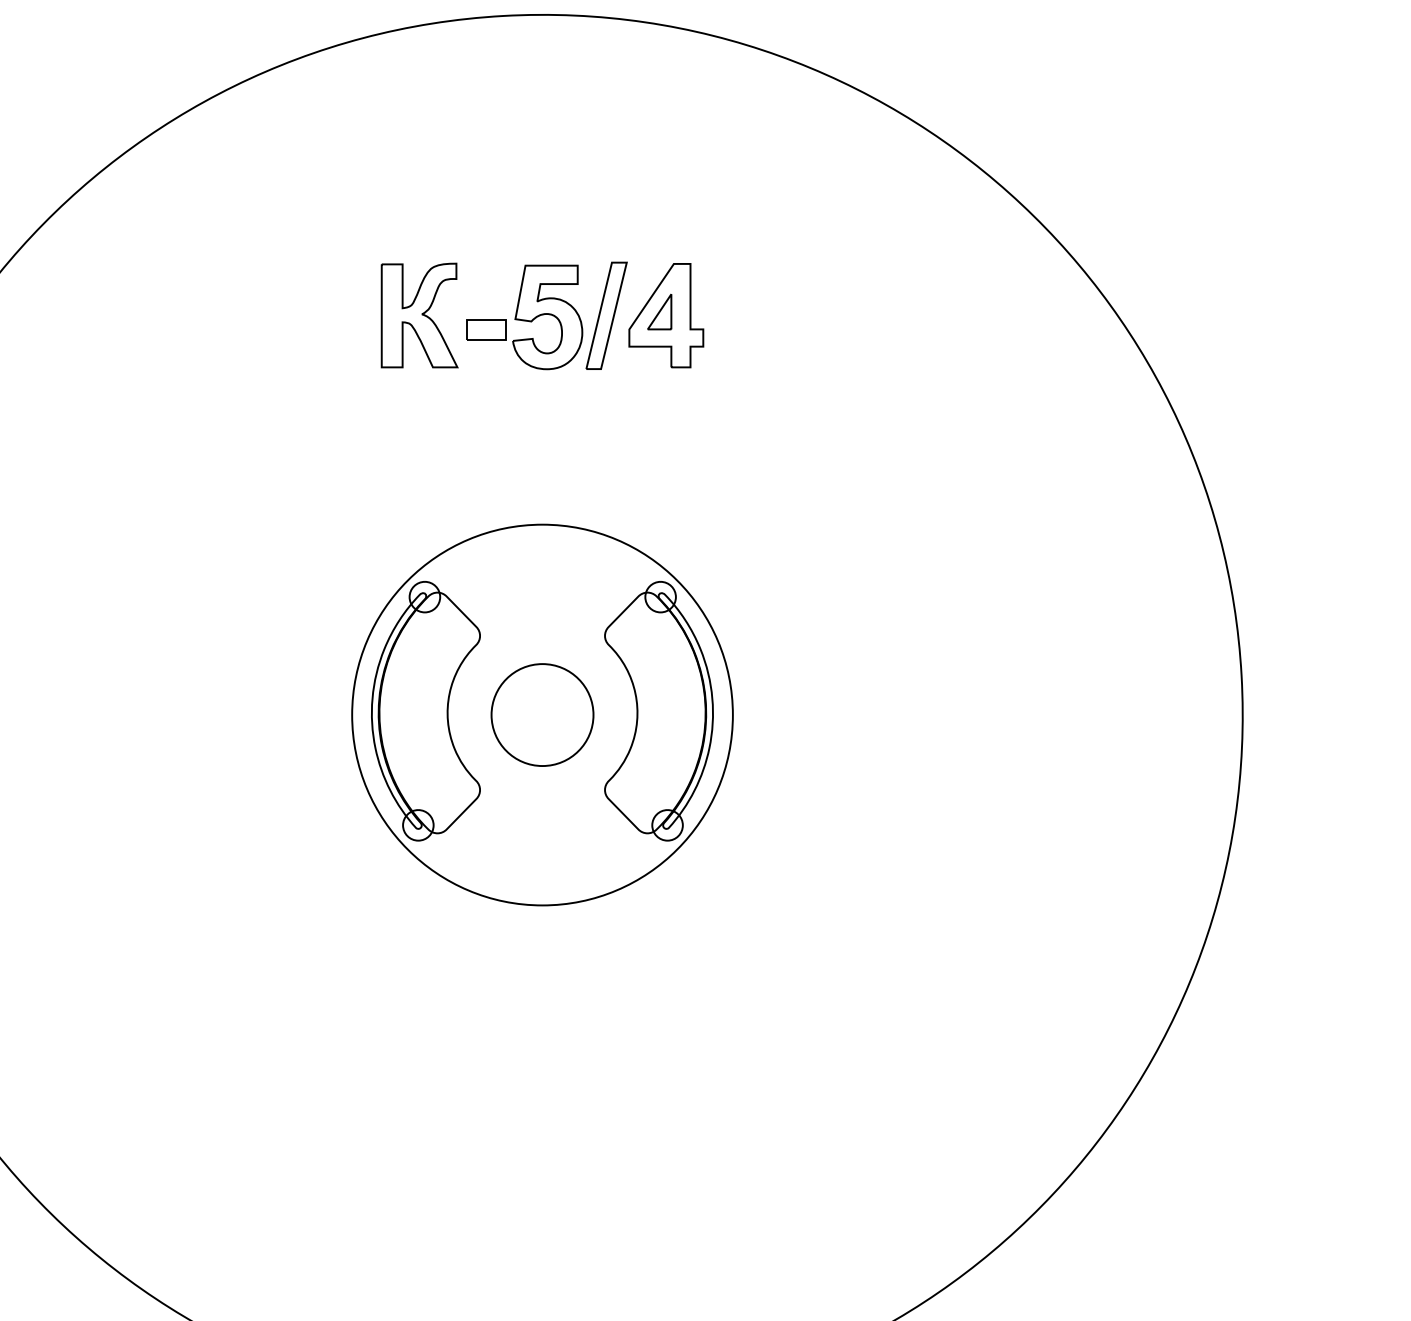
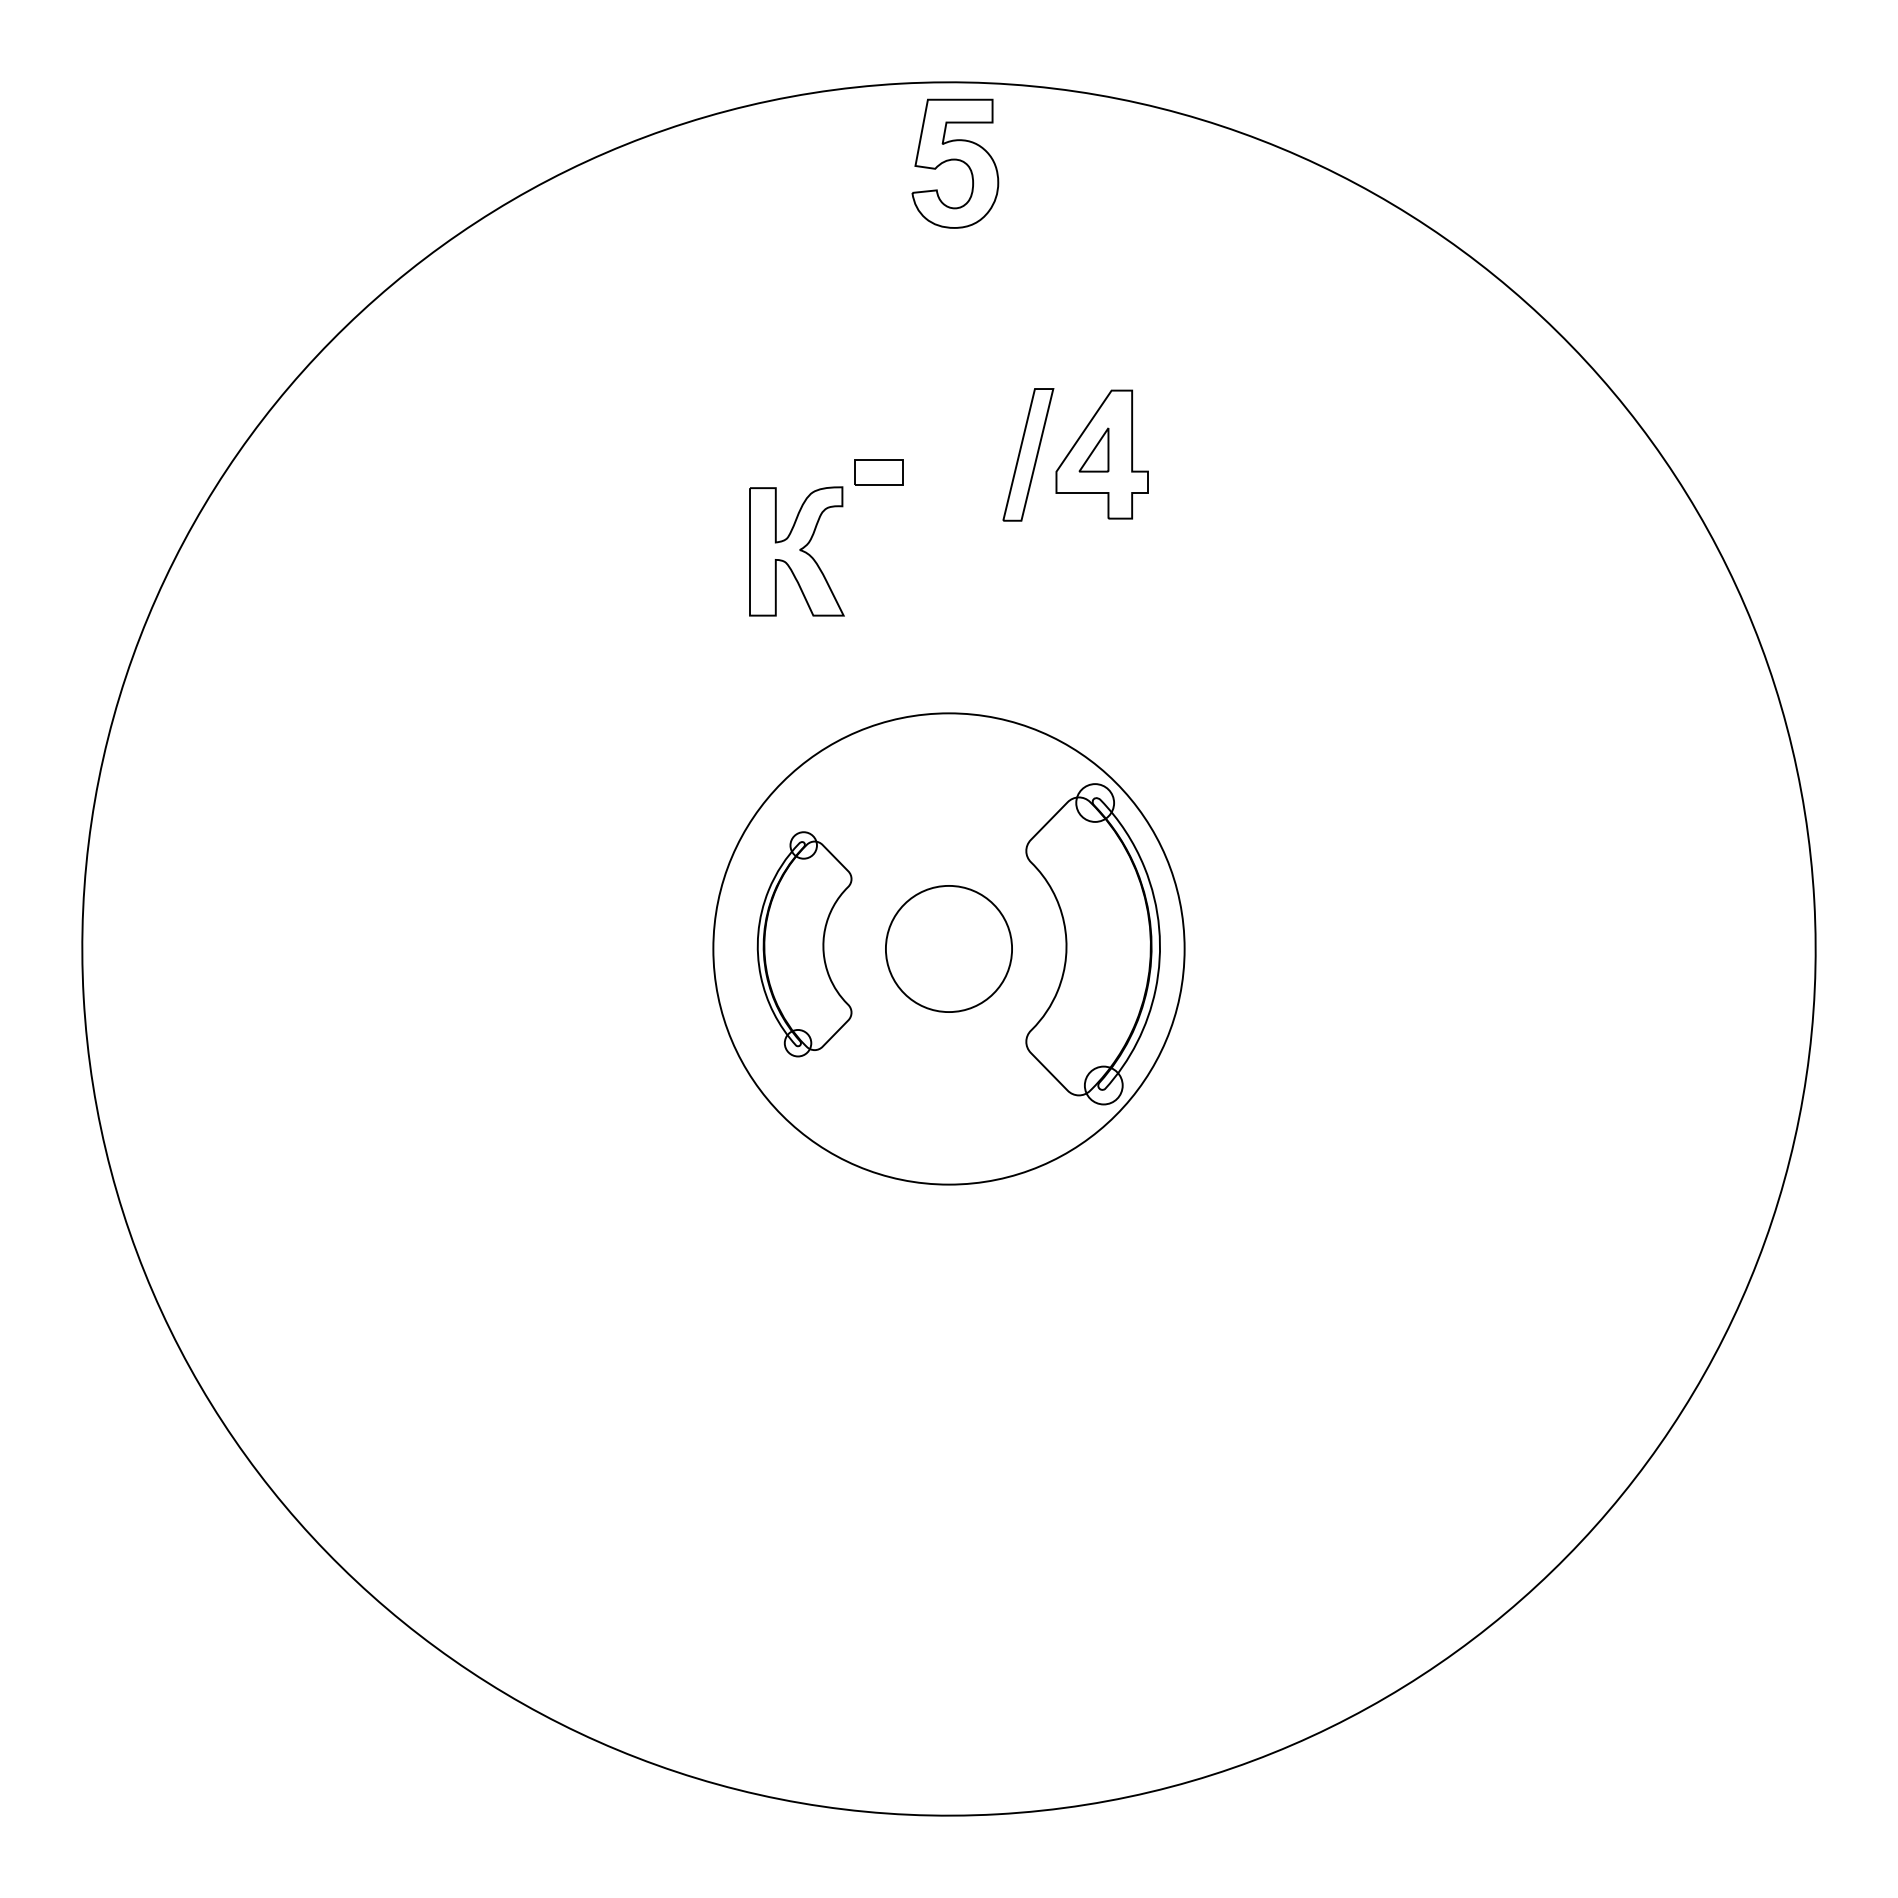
part: (419, 315) -> (796, 551), moved
part: (547, 317) -> (955, 163), moved
part: (425, 711) -> (804, 944), size x0.7

